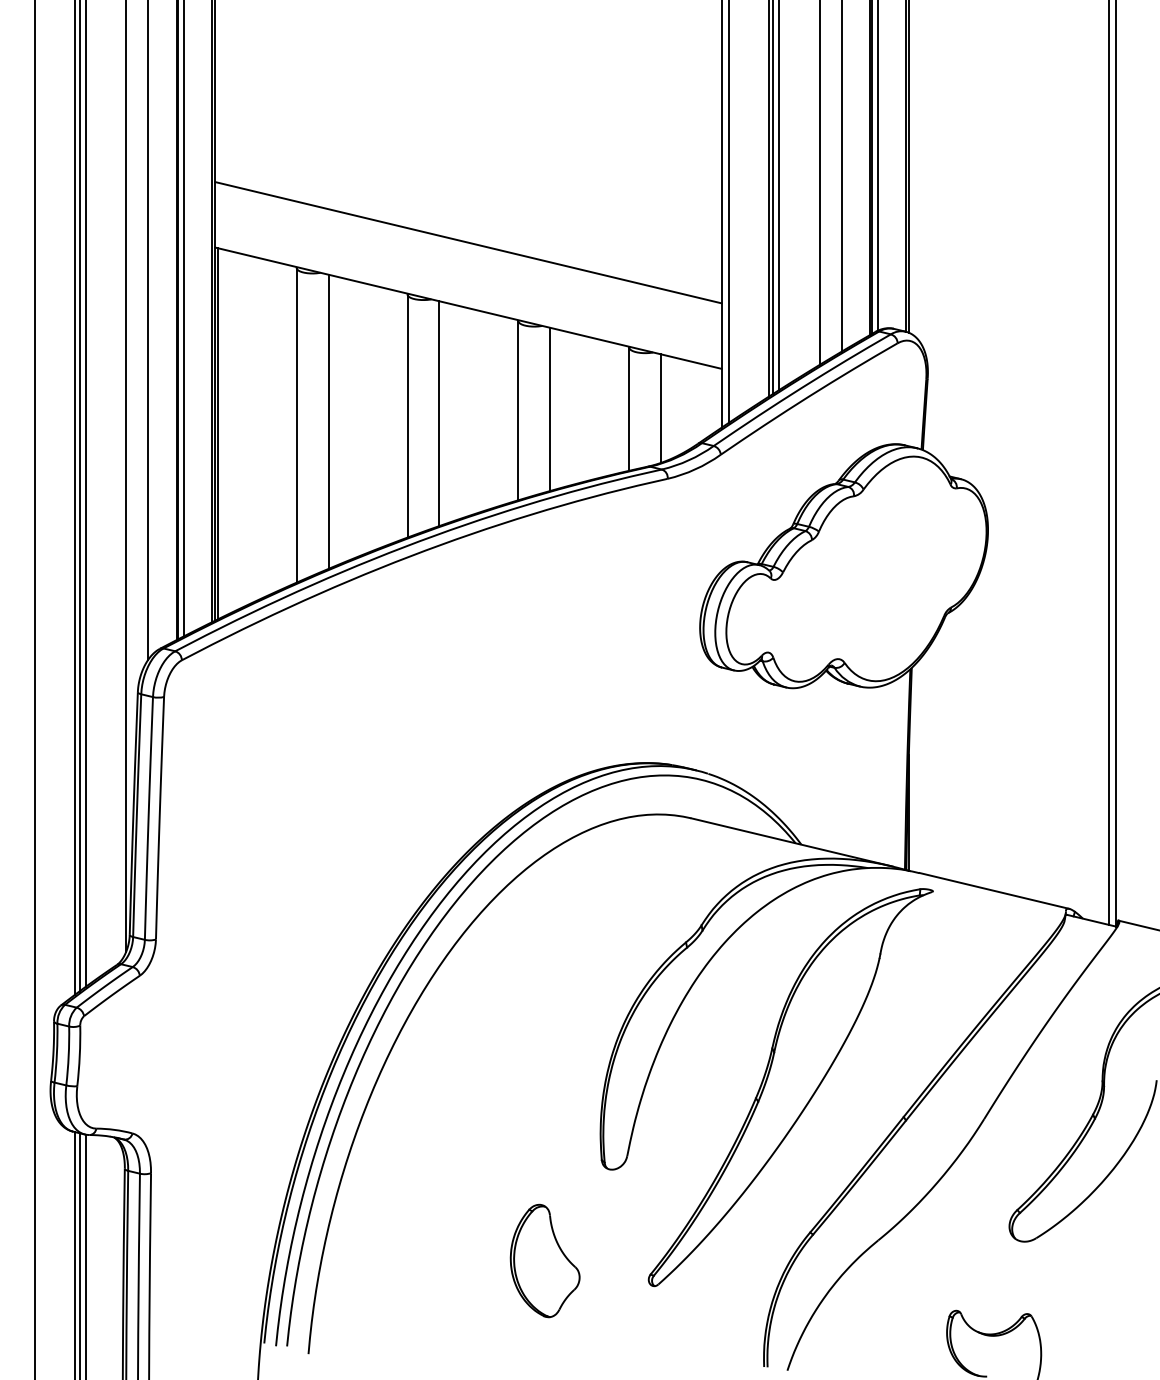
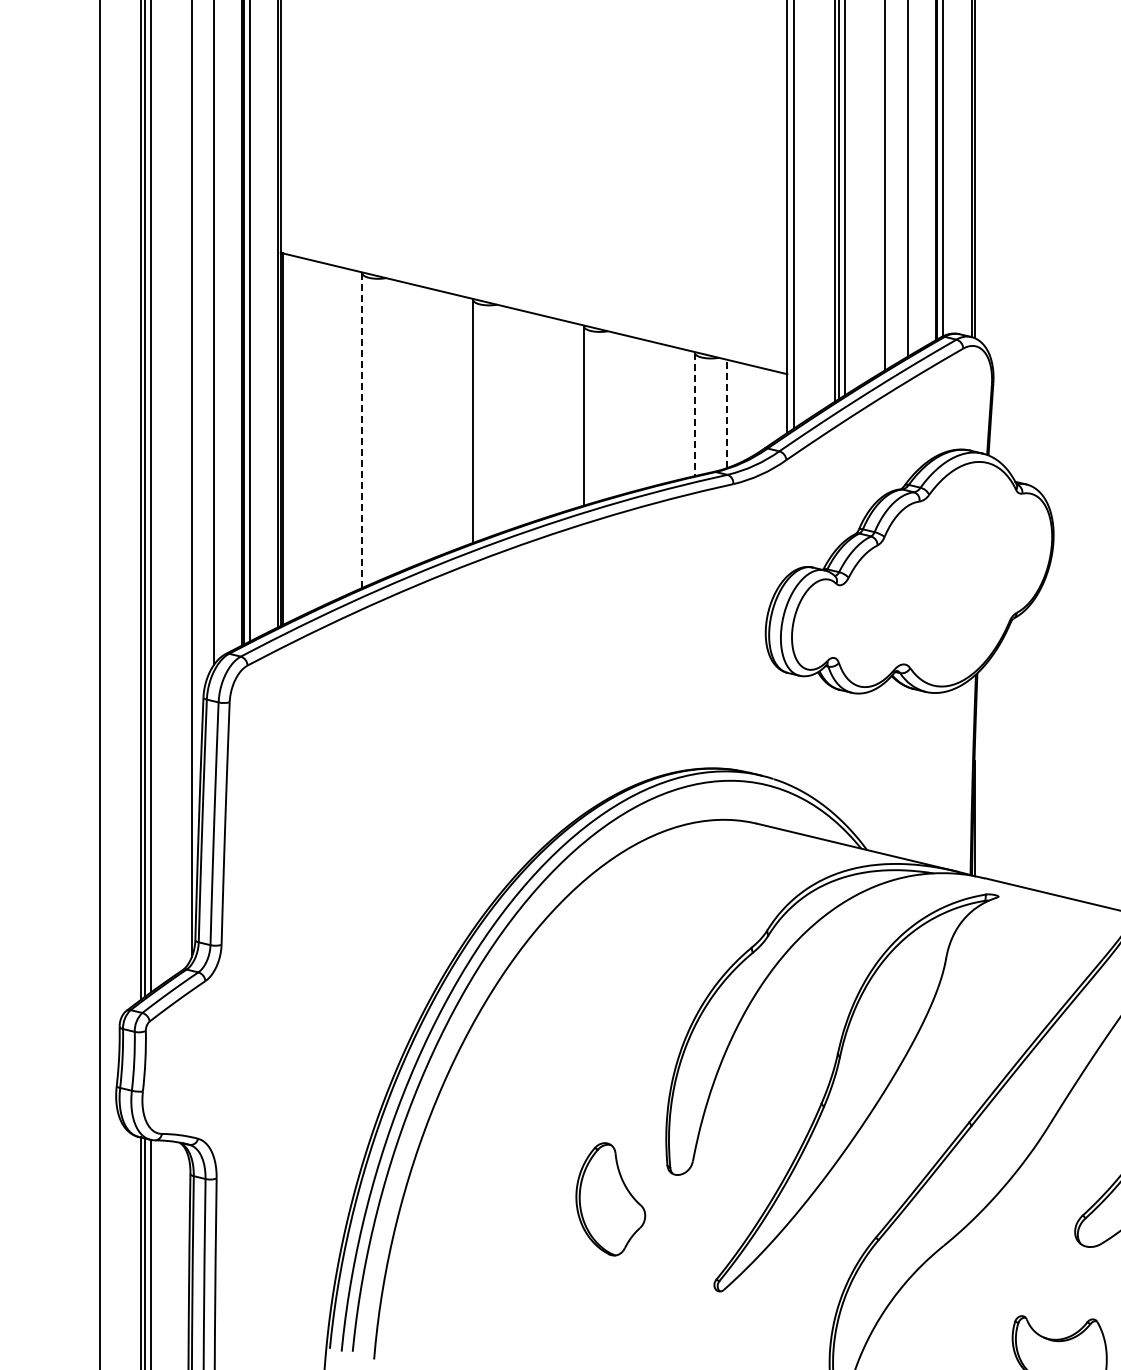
line: (468, 242) -> (534, 247), removed
line: (661, 408) -> (727, 413), solid -> dashed
line: (550, 409) -> (616, 414), removed
line: (629, 409) -> (695, 414), solid -> dashed
line: (439, 413) -> (505, 418), removed
line: (328, 421) -> (394, 426), removed
line: (296, 425) -> (362, 430), solid -> dashed
part: (544, 1260) -> (610, 1198), moved

